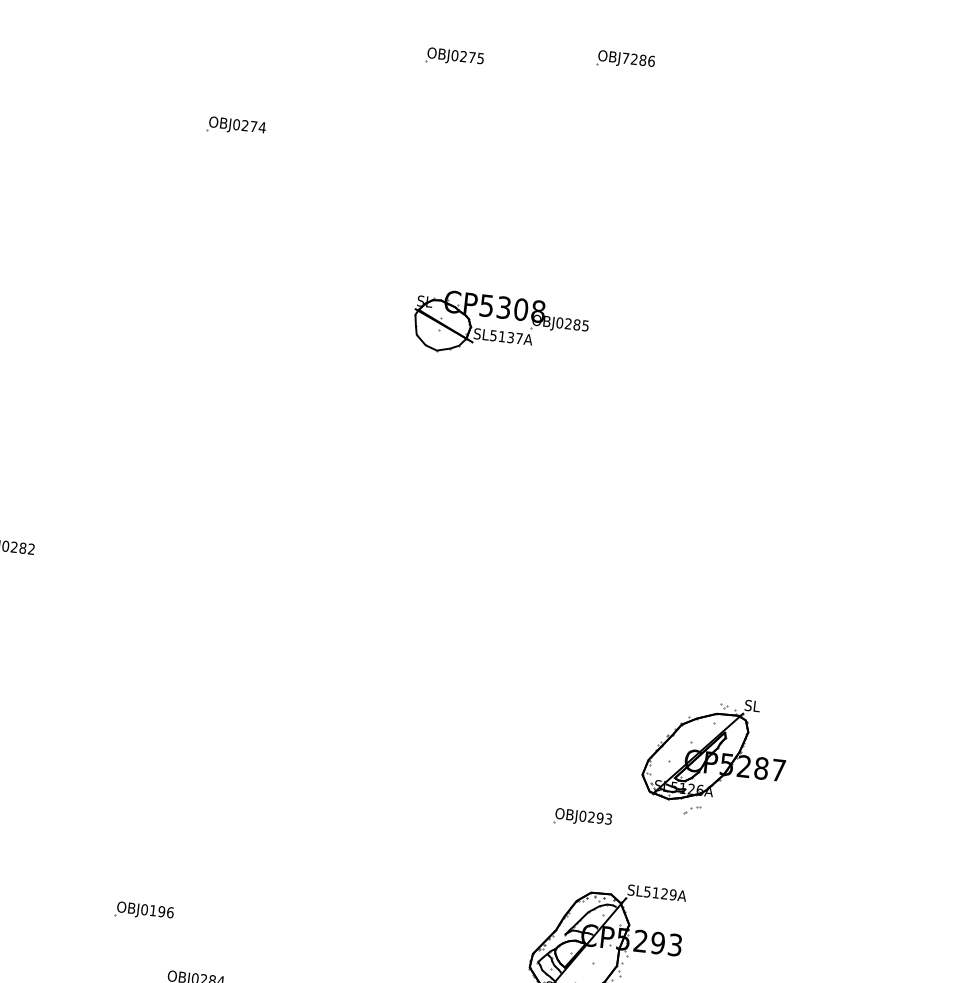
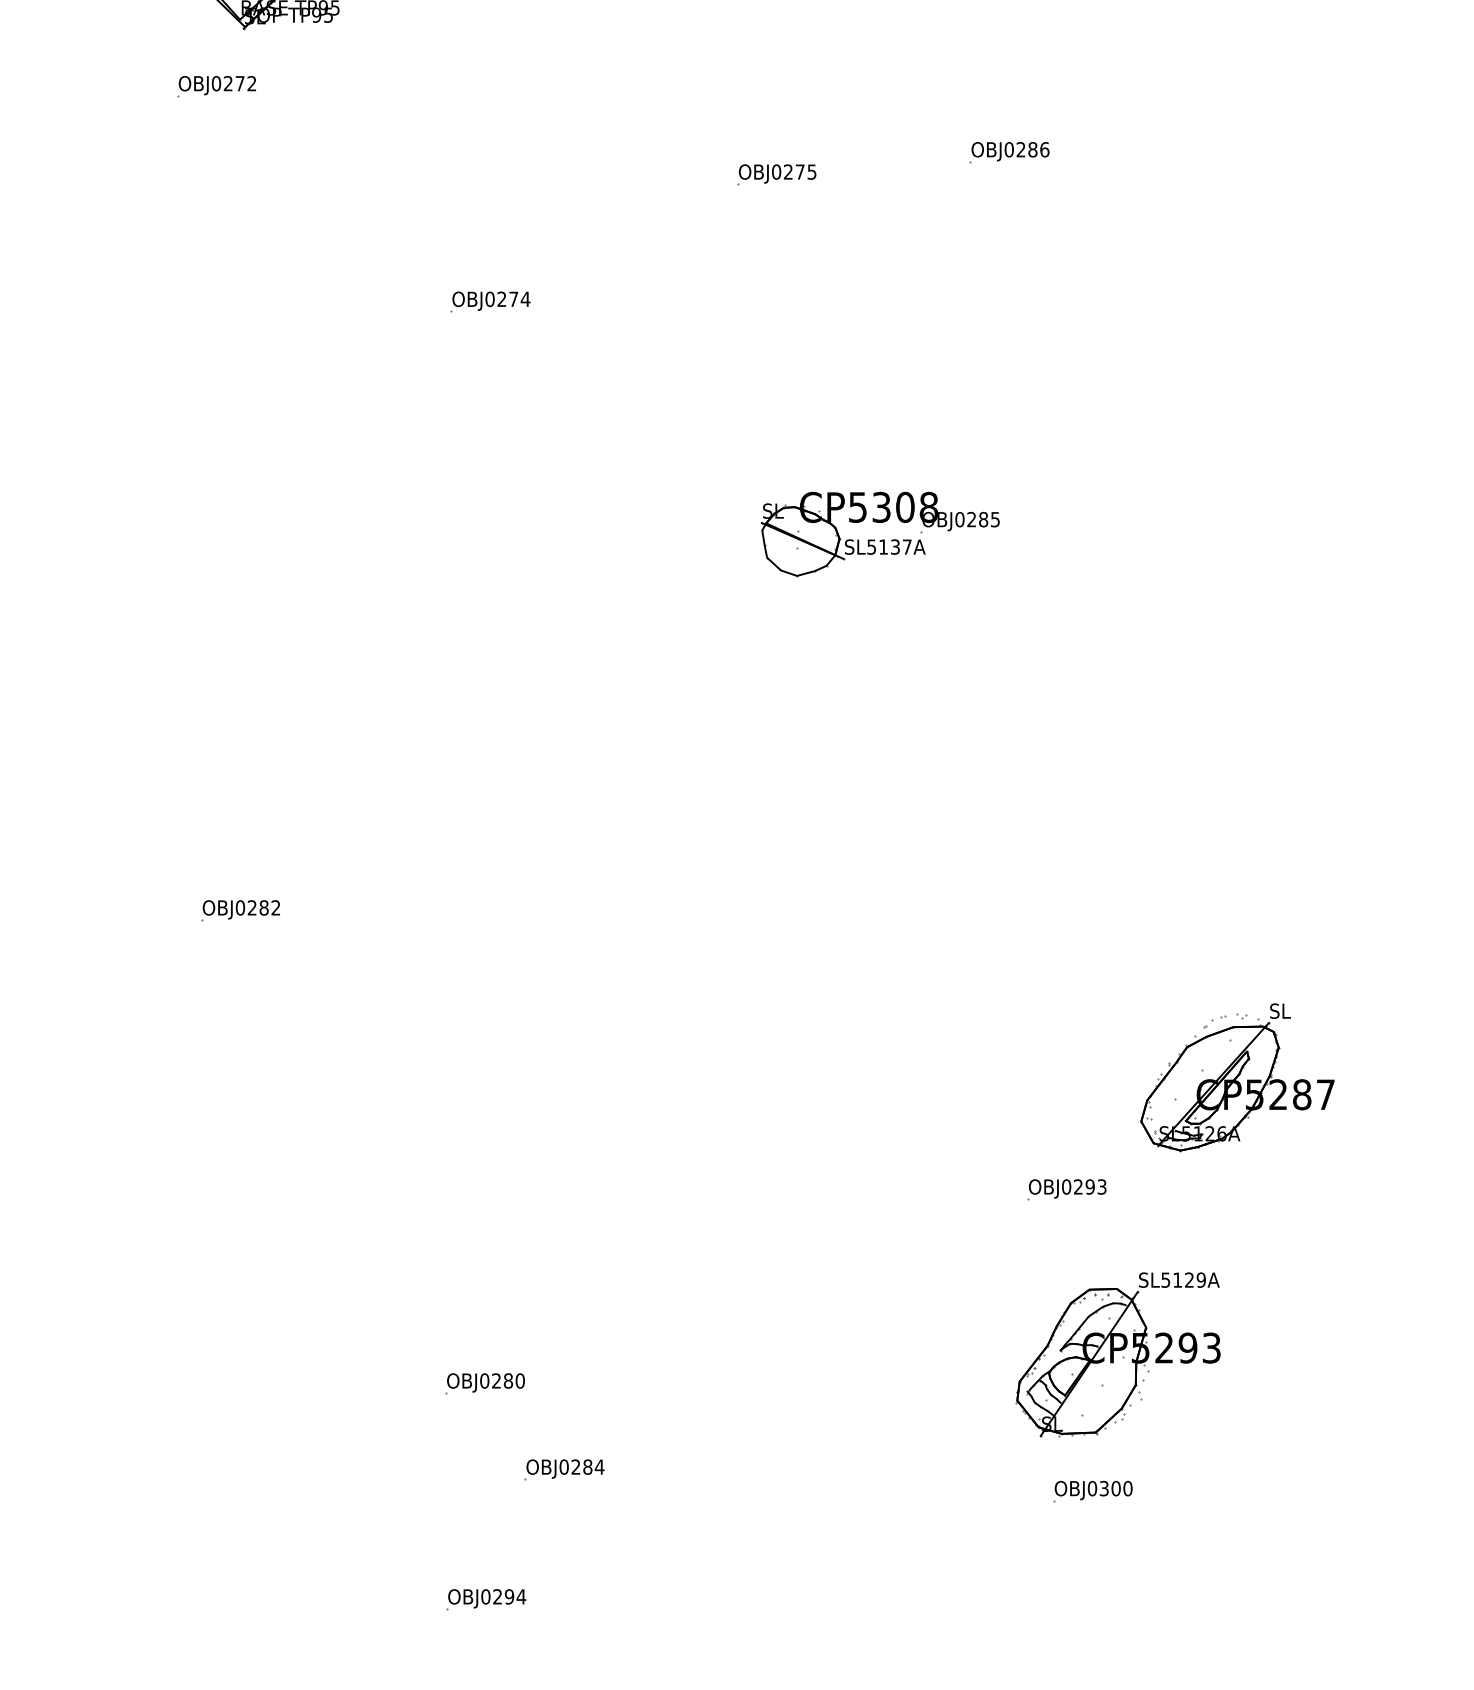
text: (625, 58) -> (1008, 149), OBJ7286 -> OBJ0286
part: (692, 809) -> (1214, 1021), moved
text: (161, 911) -> (508, 1380), OBJ0196 -> OBJ0280

